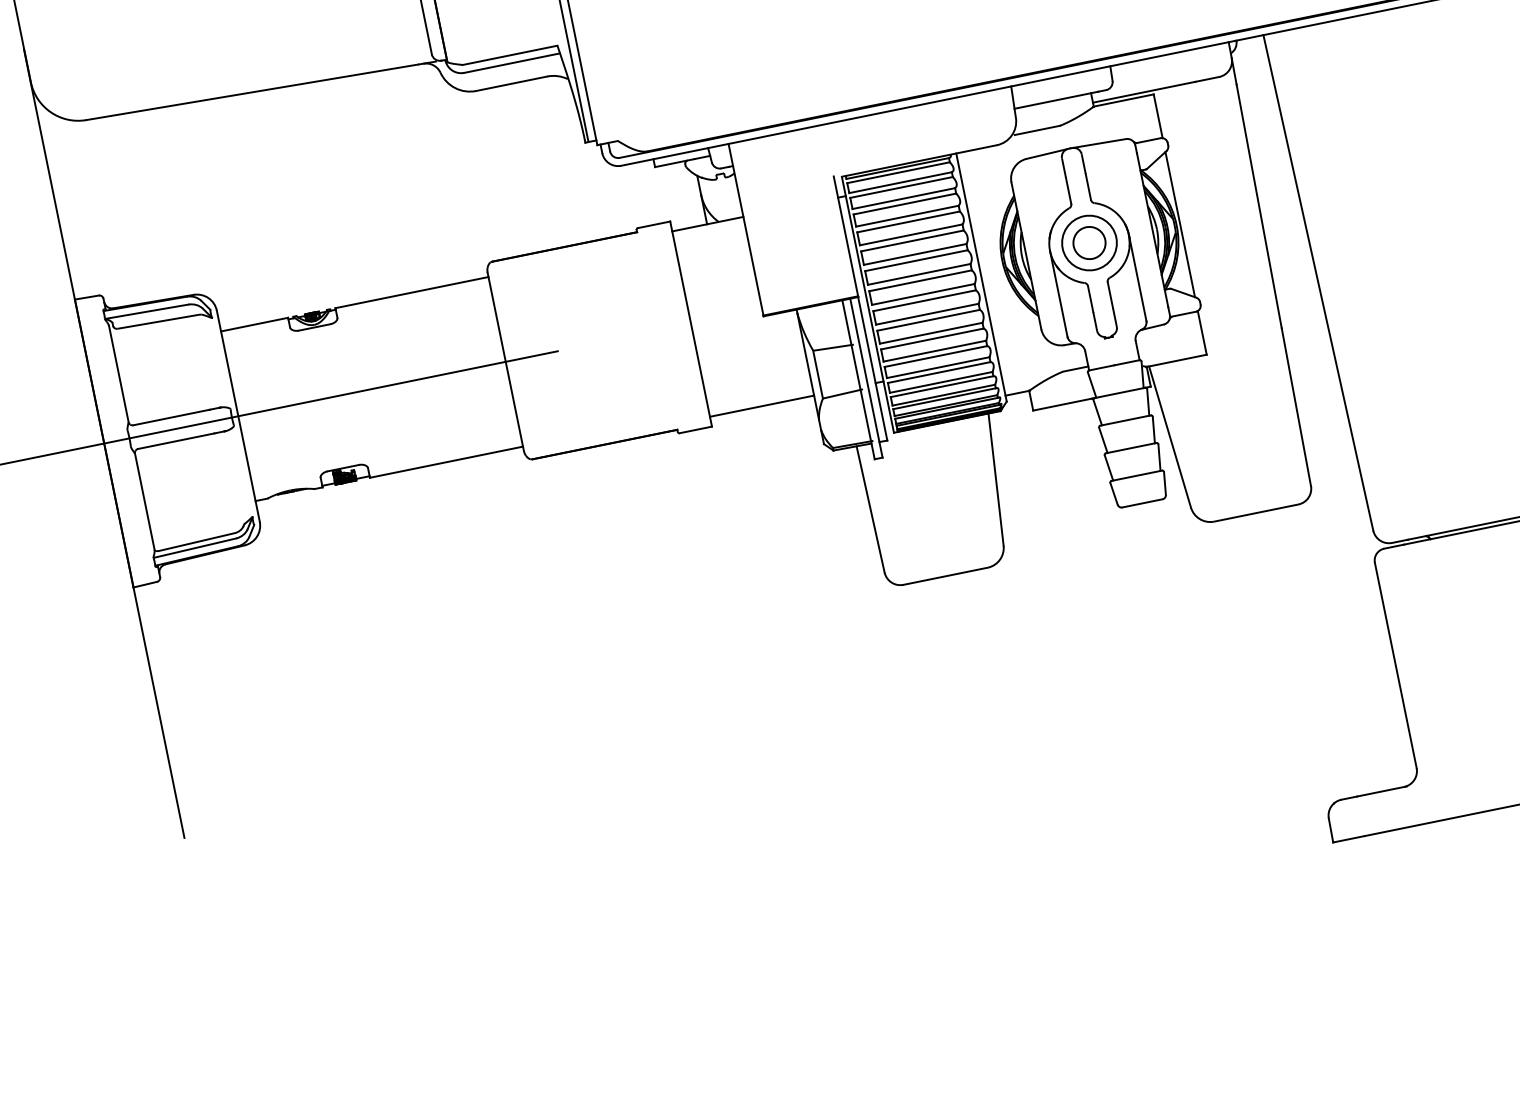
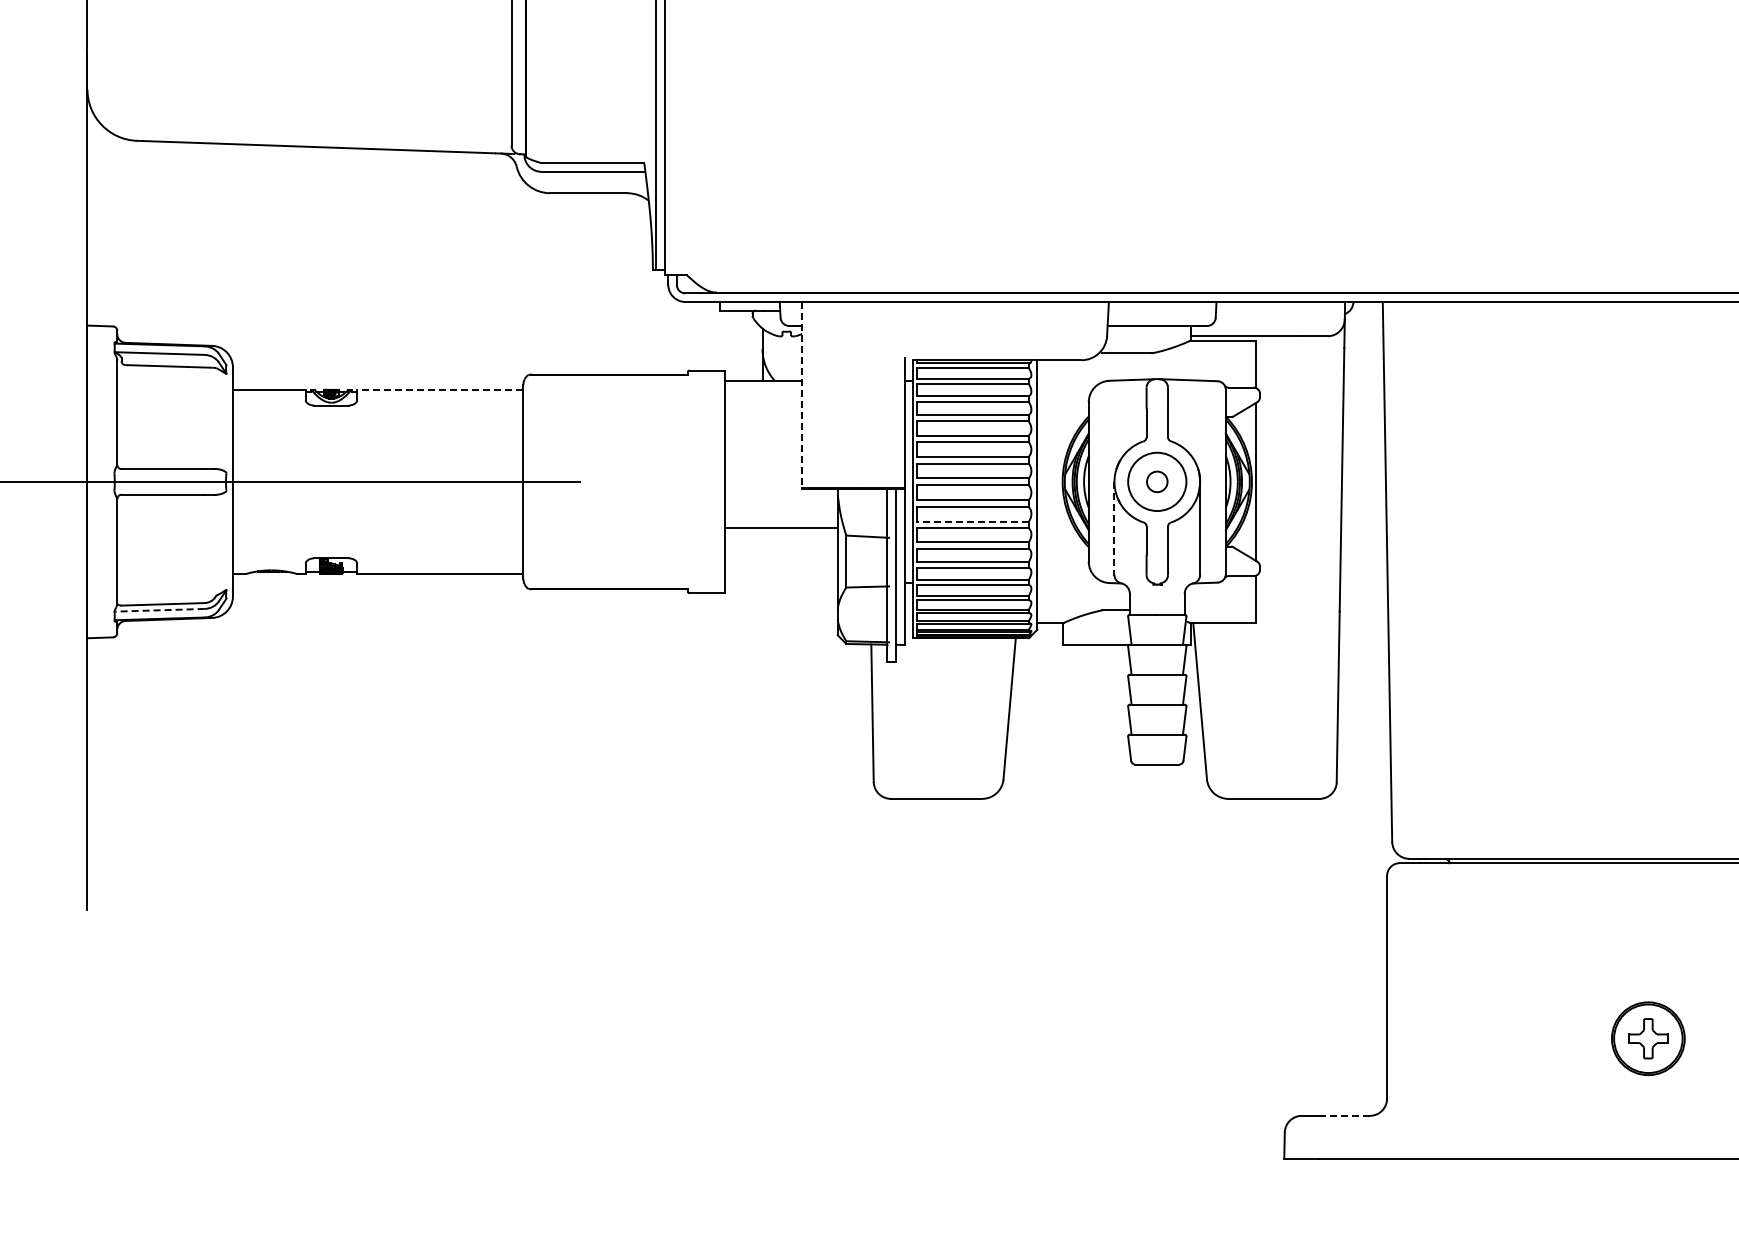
line: (745, 230) -> (801, 395), solid -> dashed
circle: (1089, 242) -> (1157, 481), size x0.6
line: (411, 292) -> (439, 389), solid -> dashed
line: (1059, 294) -> (1114, 529), solid -> dashed
line: (927, 313) -> (973, 521), solid -> dashed
line: (761, 406) -> (780, 527), moved
line: (194, 548) -> (159, 610), solid -> dashed
line: (1382, 791) -> (1346, 1115), solid -> dashed

